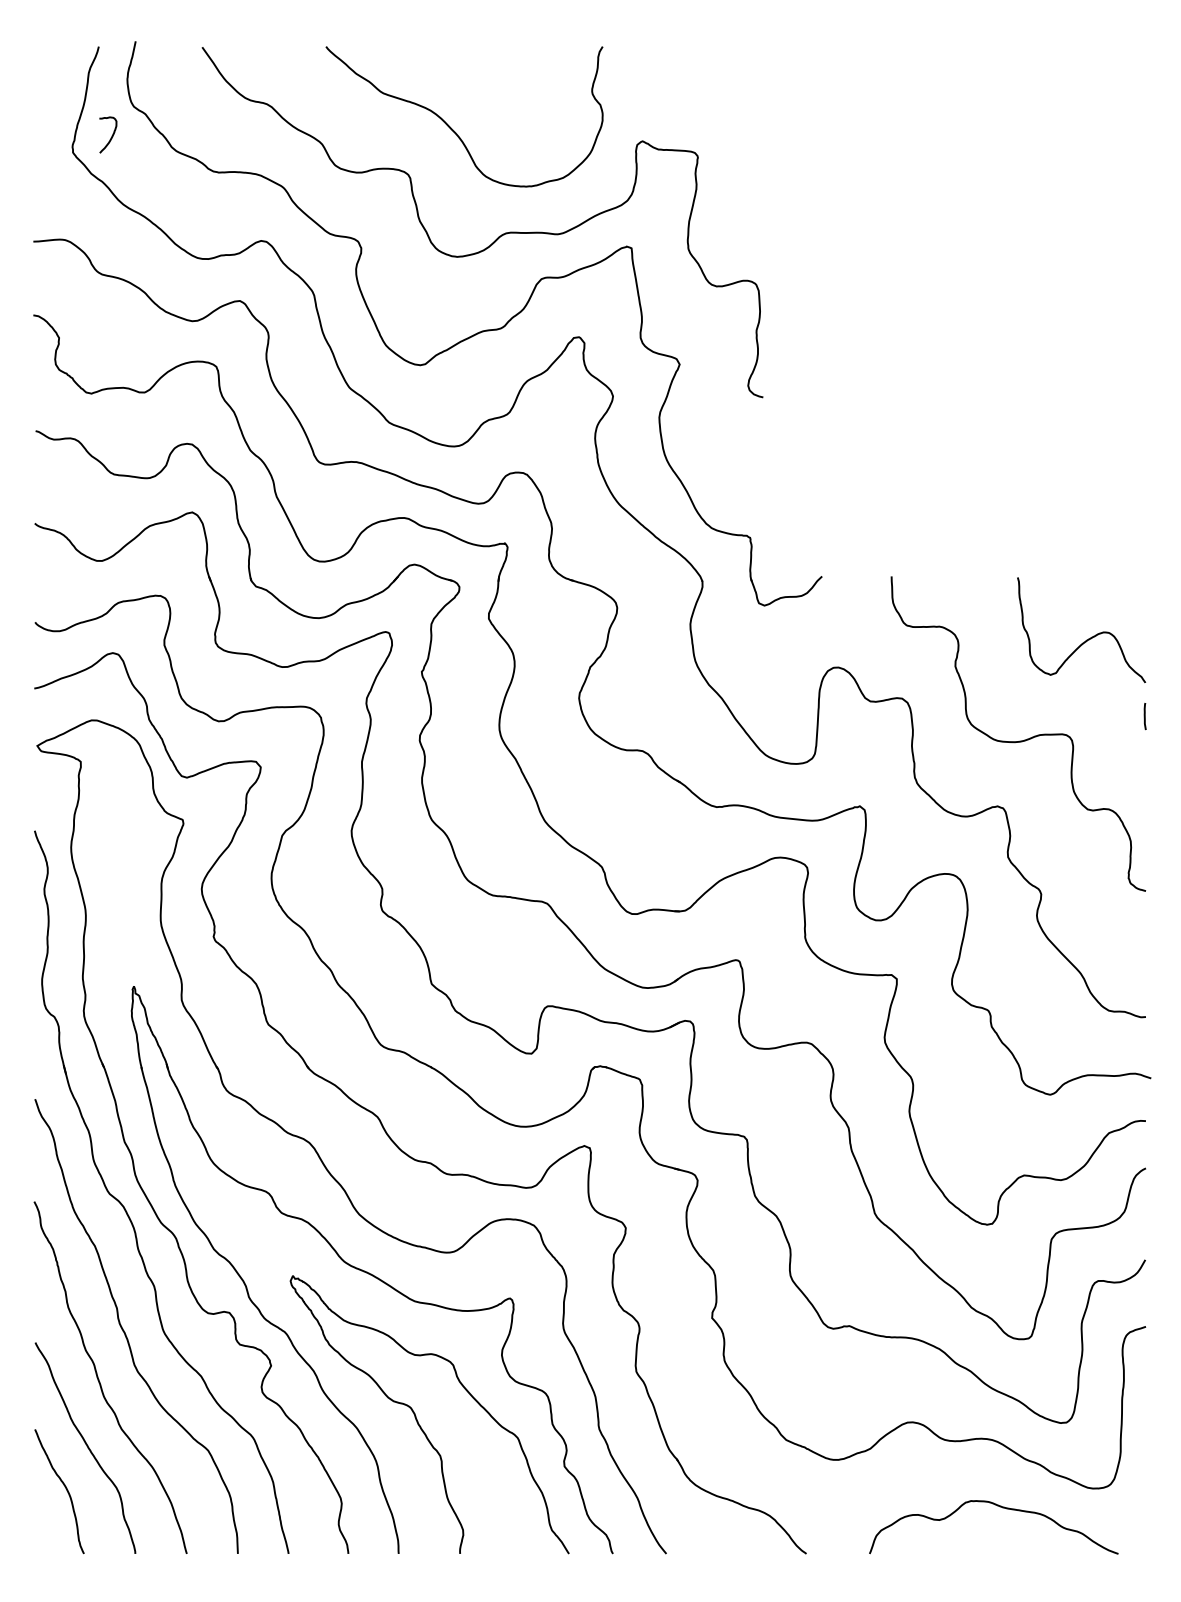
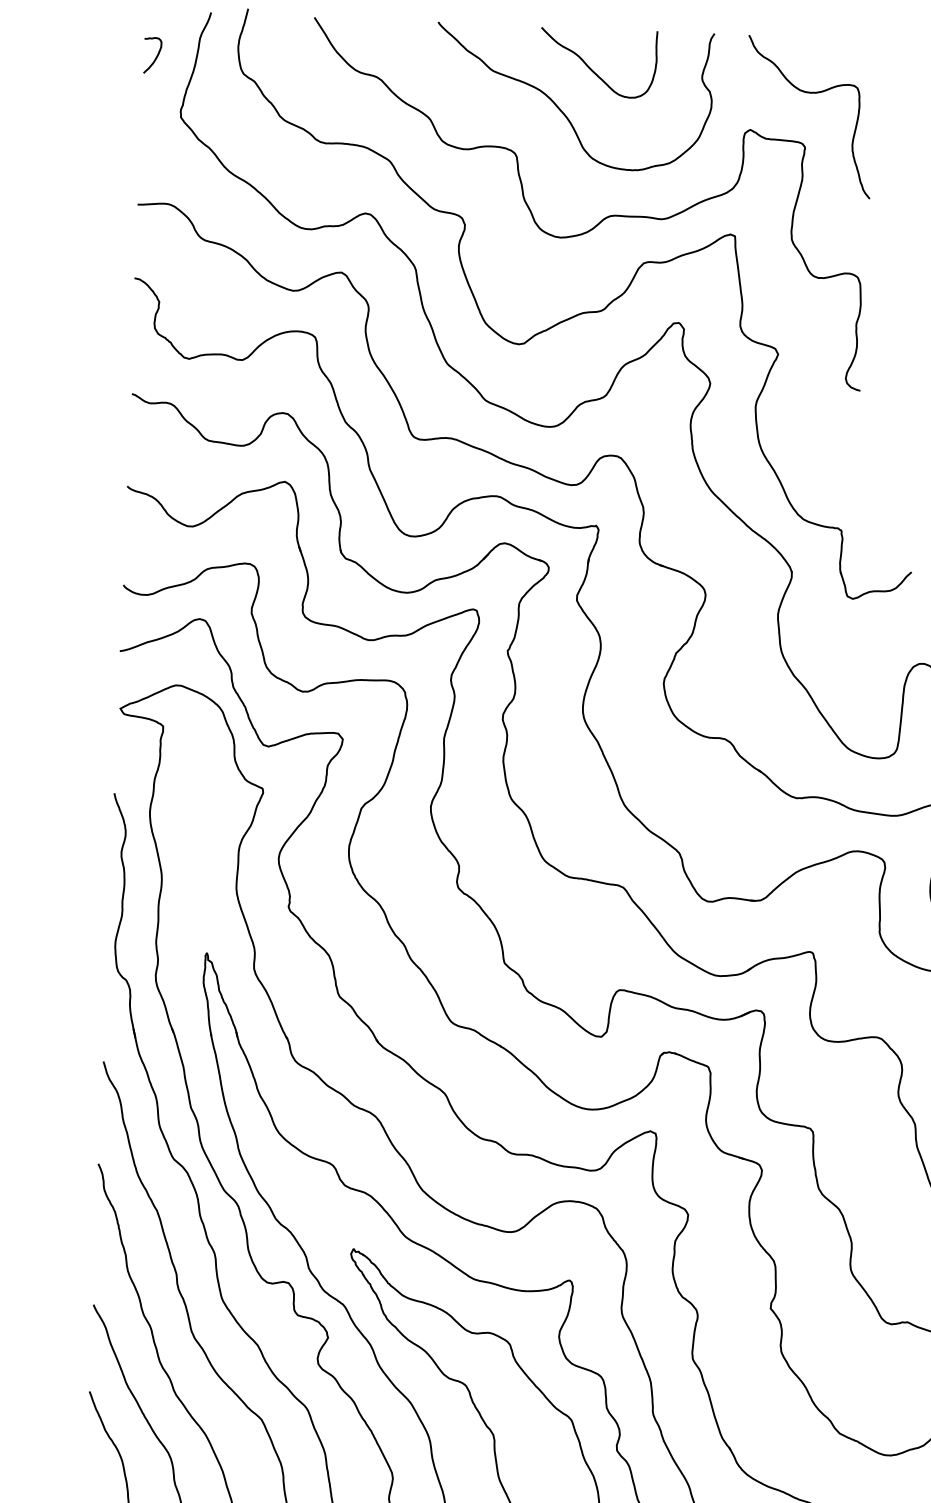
curve: (483, 88) -> (593, 70), added
curve: (700, 102) -> (809, 93), added
curve: (111, 135) -> (155, 56), moved

